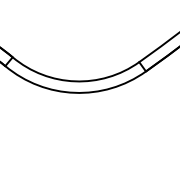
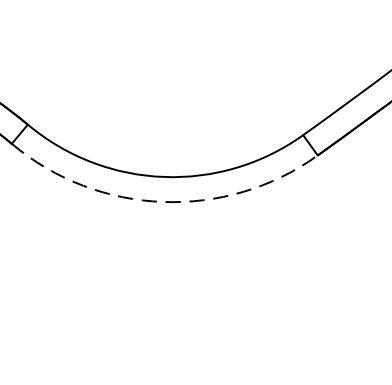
arc: (74, 92) -> (162, 201), solid -> dashed

